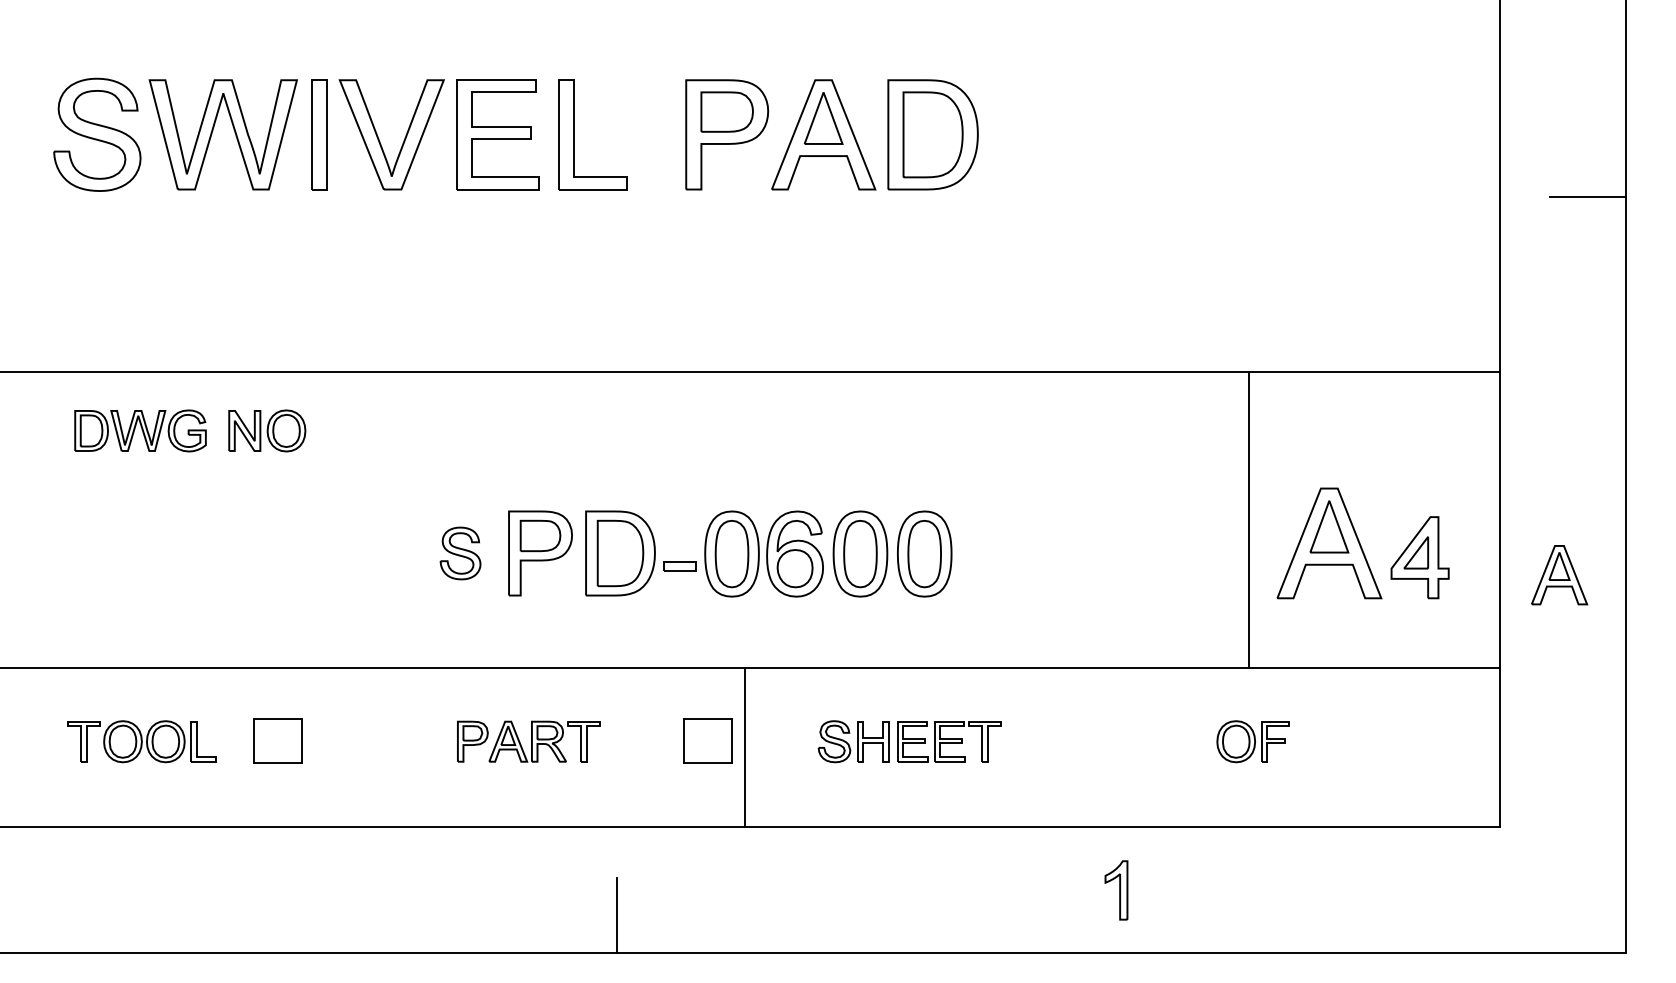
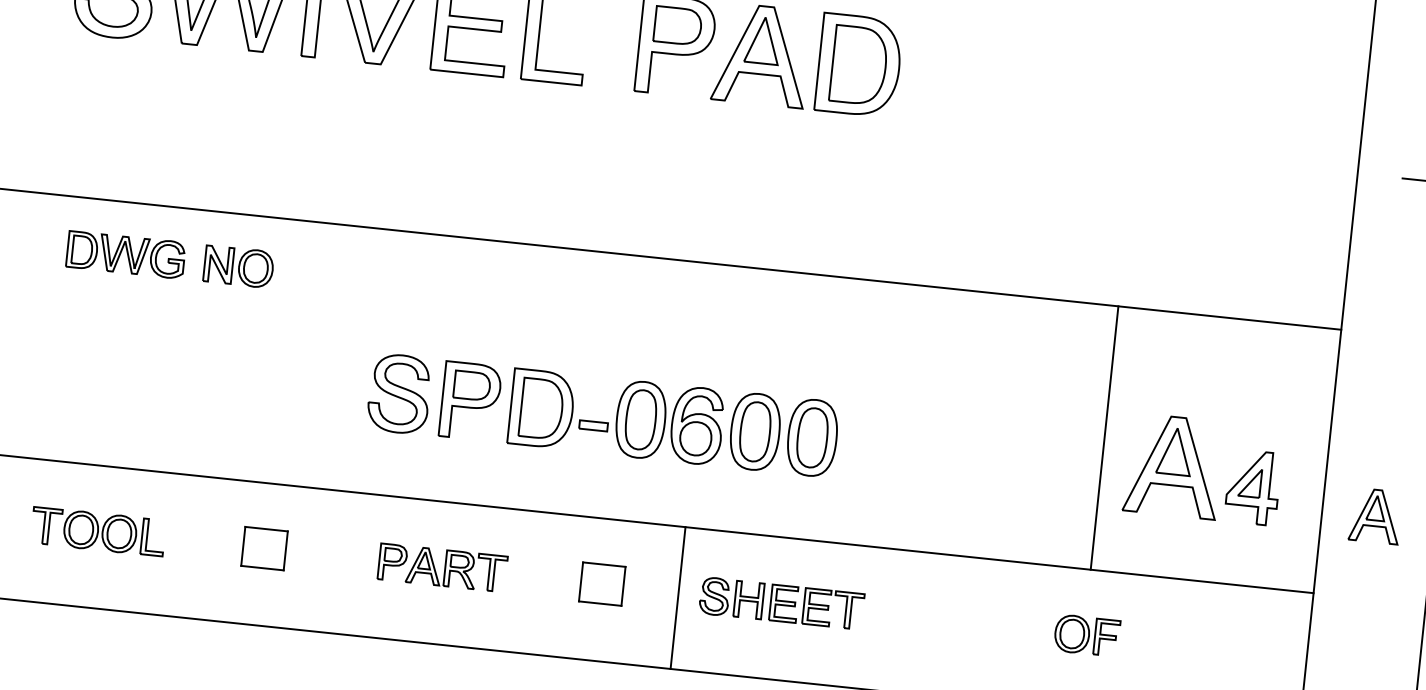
part: (460, 553) -> (399, 393), size x1.67
part: (277, 740) -> (264, 548), moved
line: (745, 747) -> (678, 597), moved

